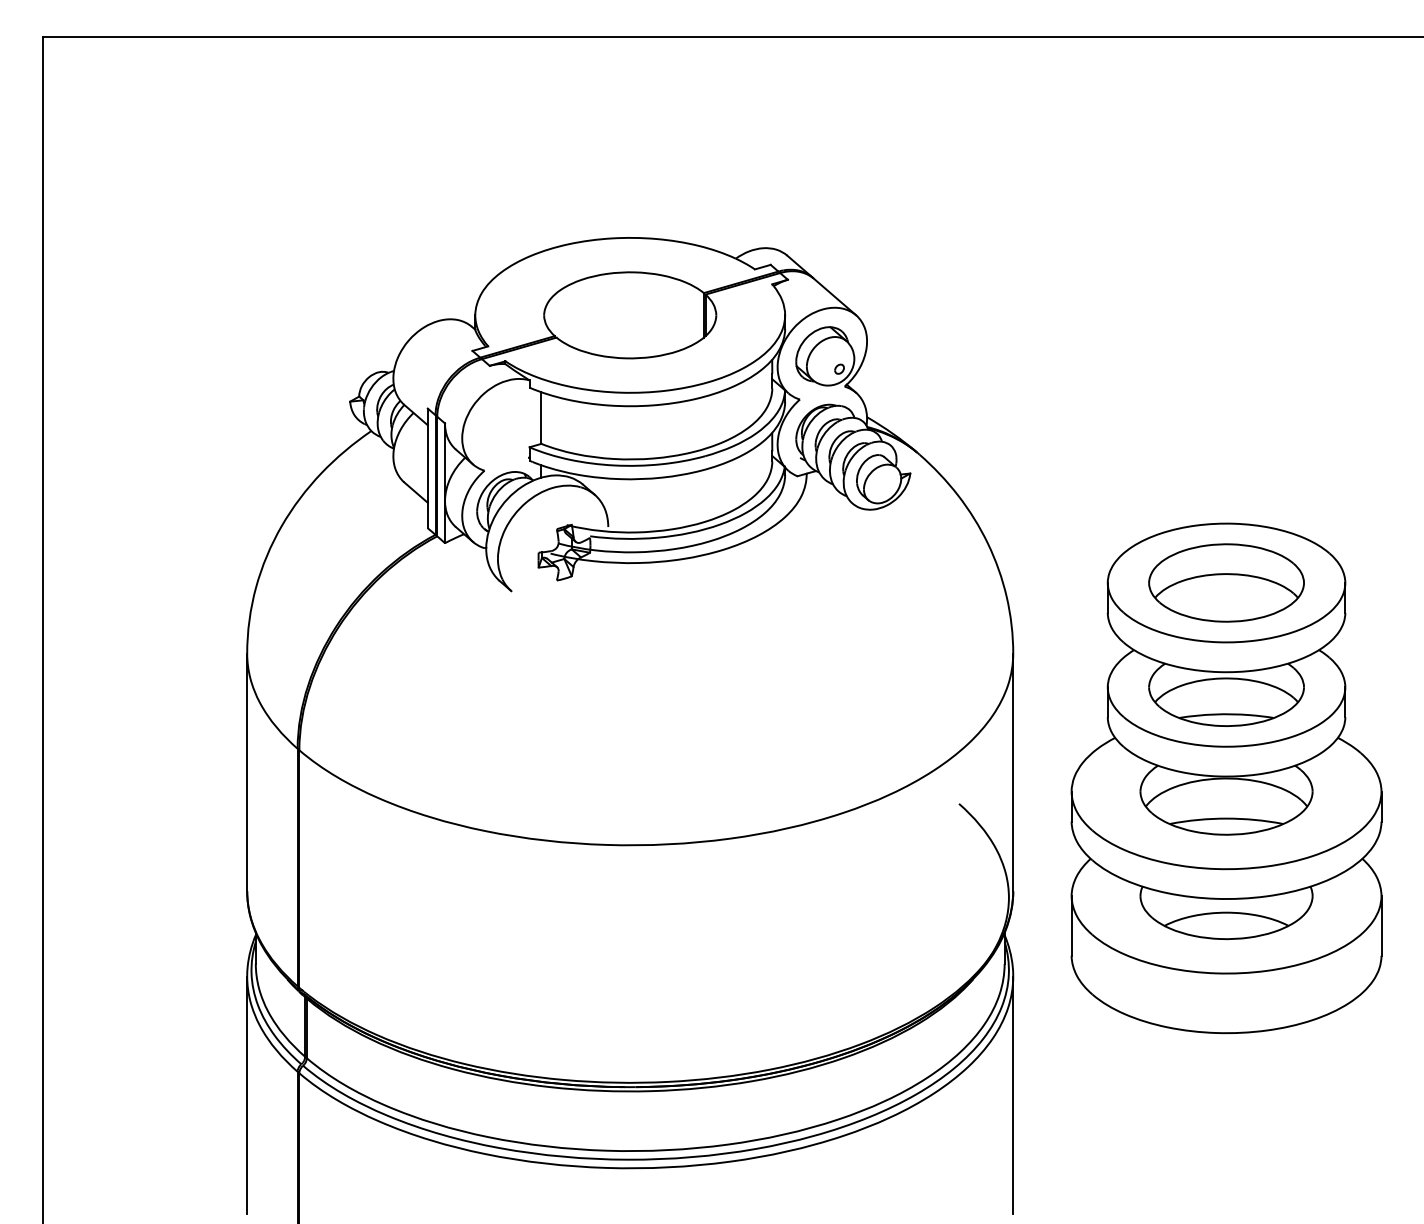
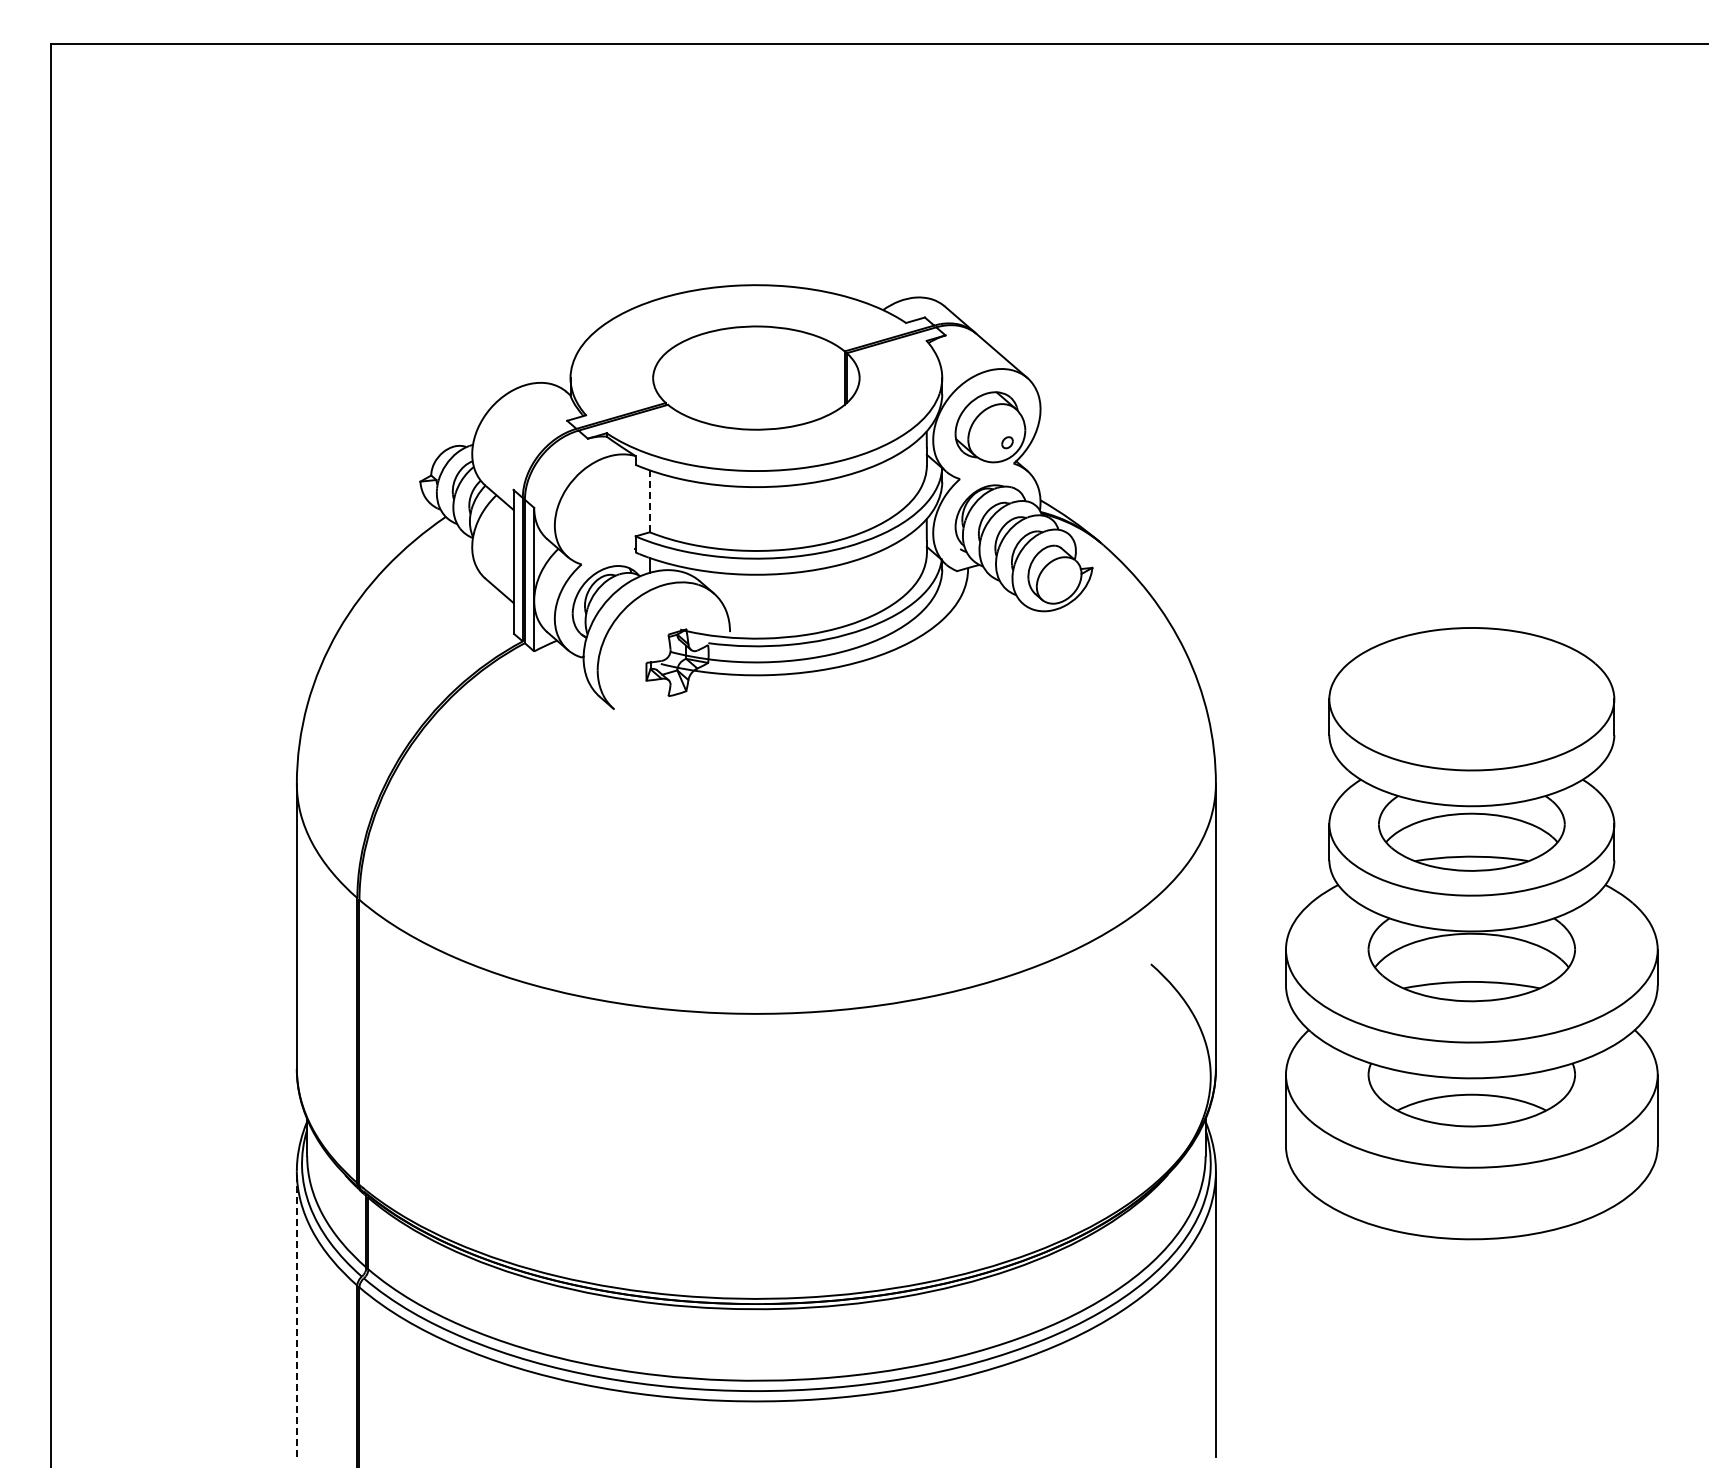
line: (541, 418) -> (649, 501), solid -> dashed
part: (1226, 582) -> (1471, 698), removed
line: (246, 1095) -> (296, 1313), solid -> dashed

